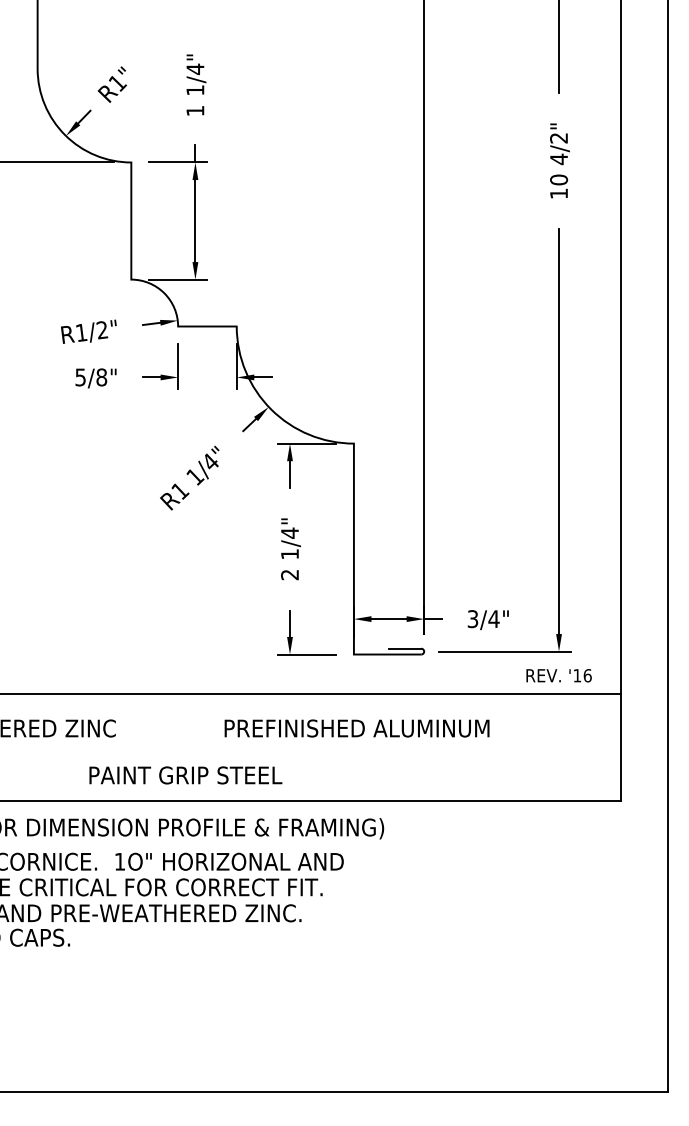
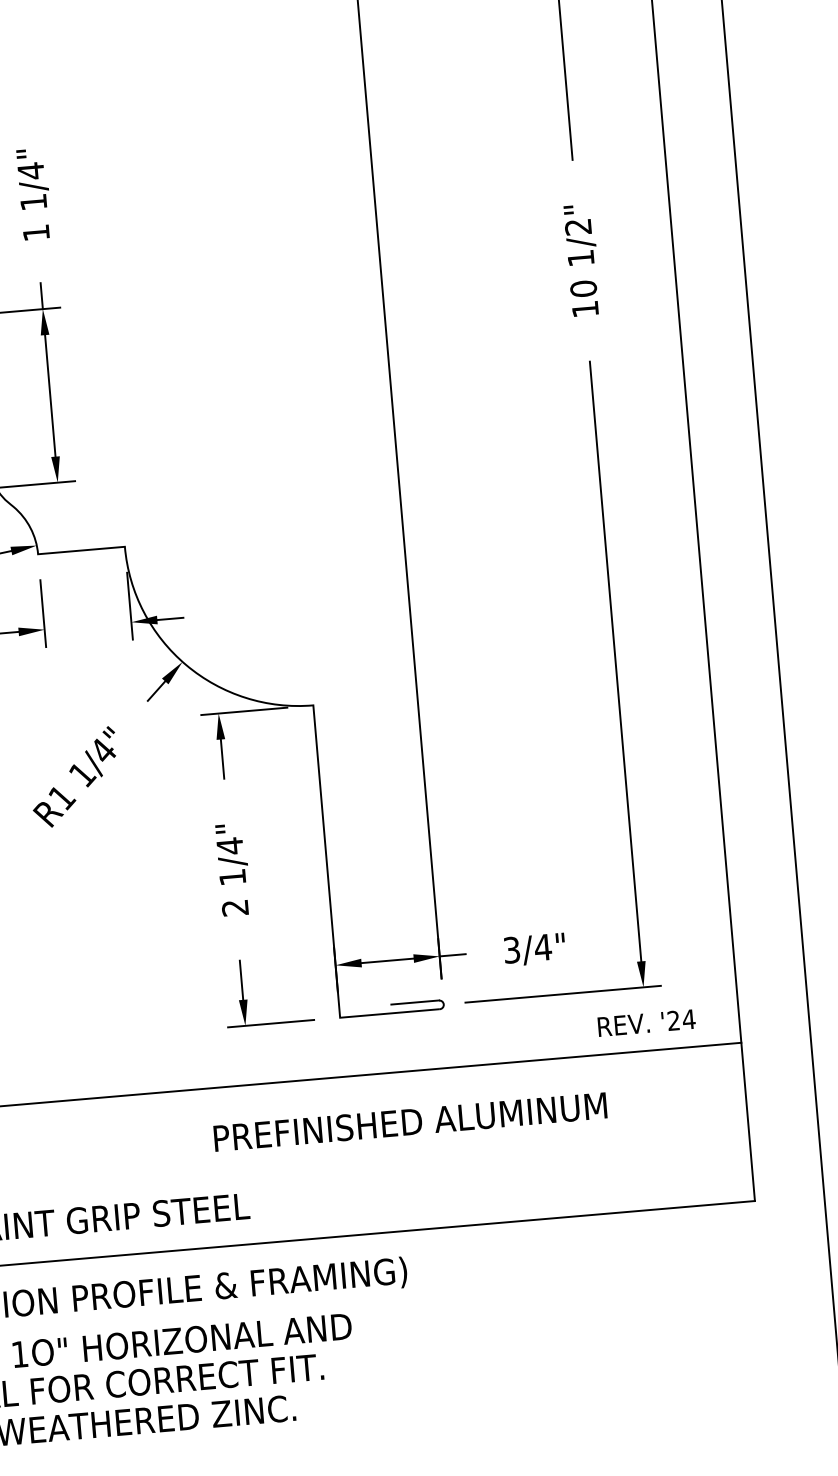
text: (558, 159) -> (580, 258), 4/2" -> 1/2"
text: (582, 675) -> (681, 1019), '16 -> '24
text: (356, 728) -> (409, 1122), moved

